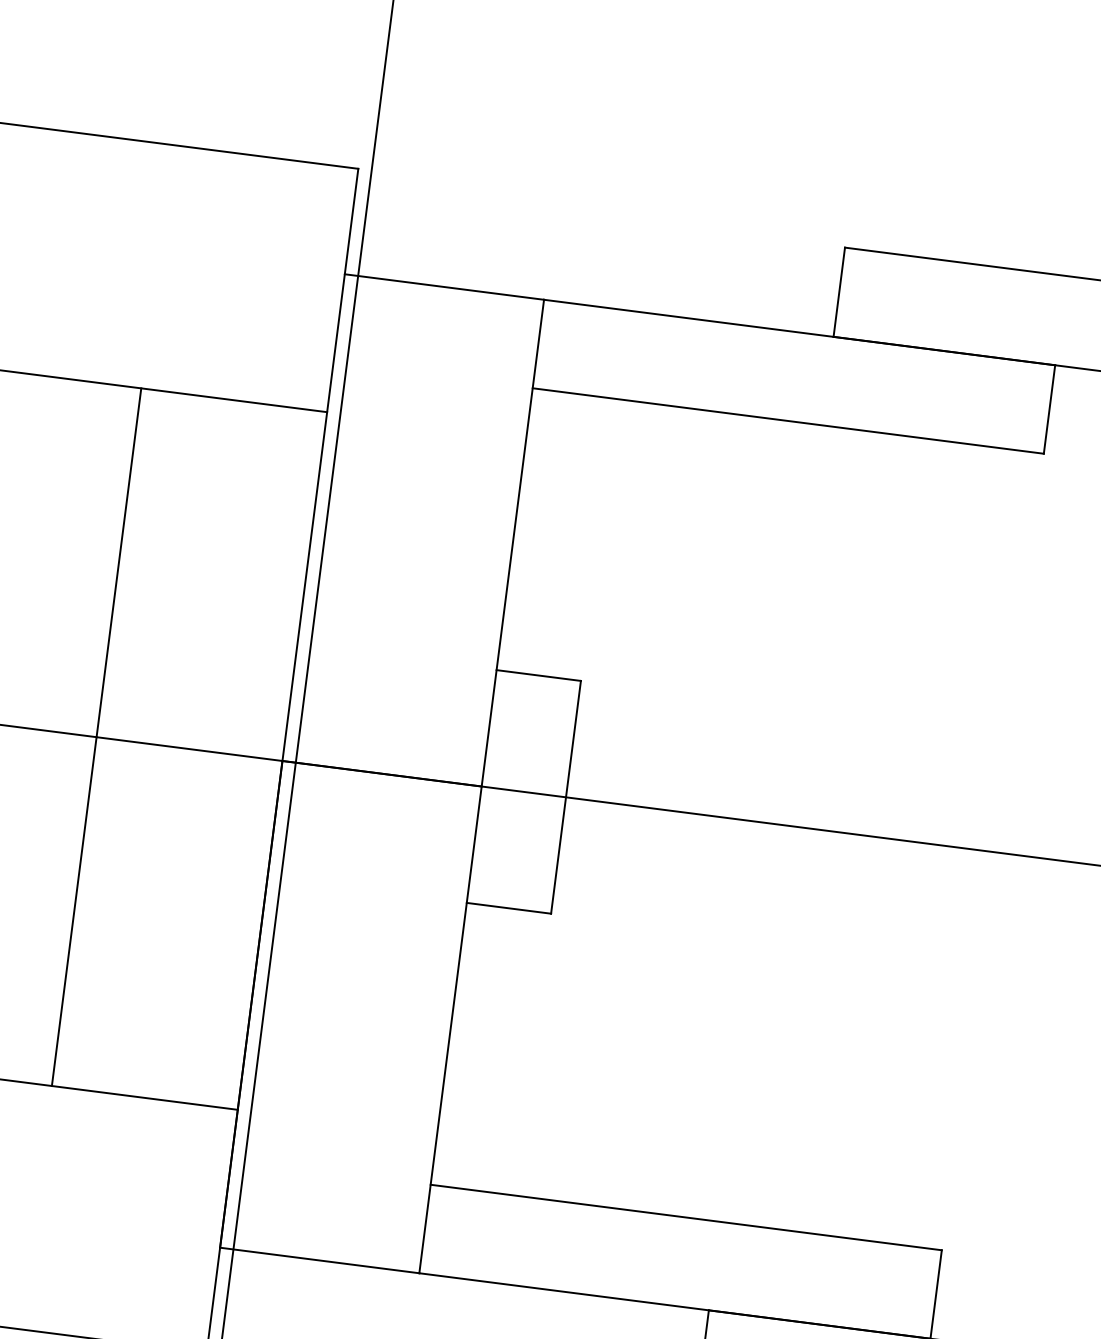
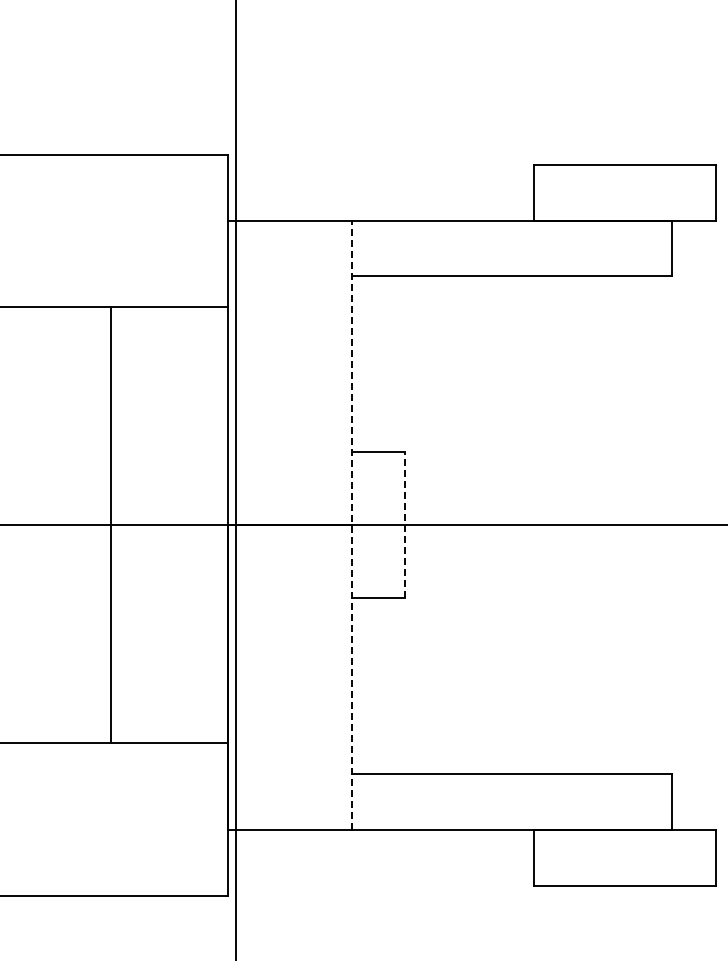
line: (481, 787) -> (352, 525), solid -> dashed
line: (566, 797) -> (405, 525), solid -> dashed

